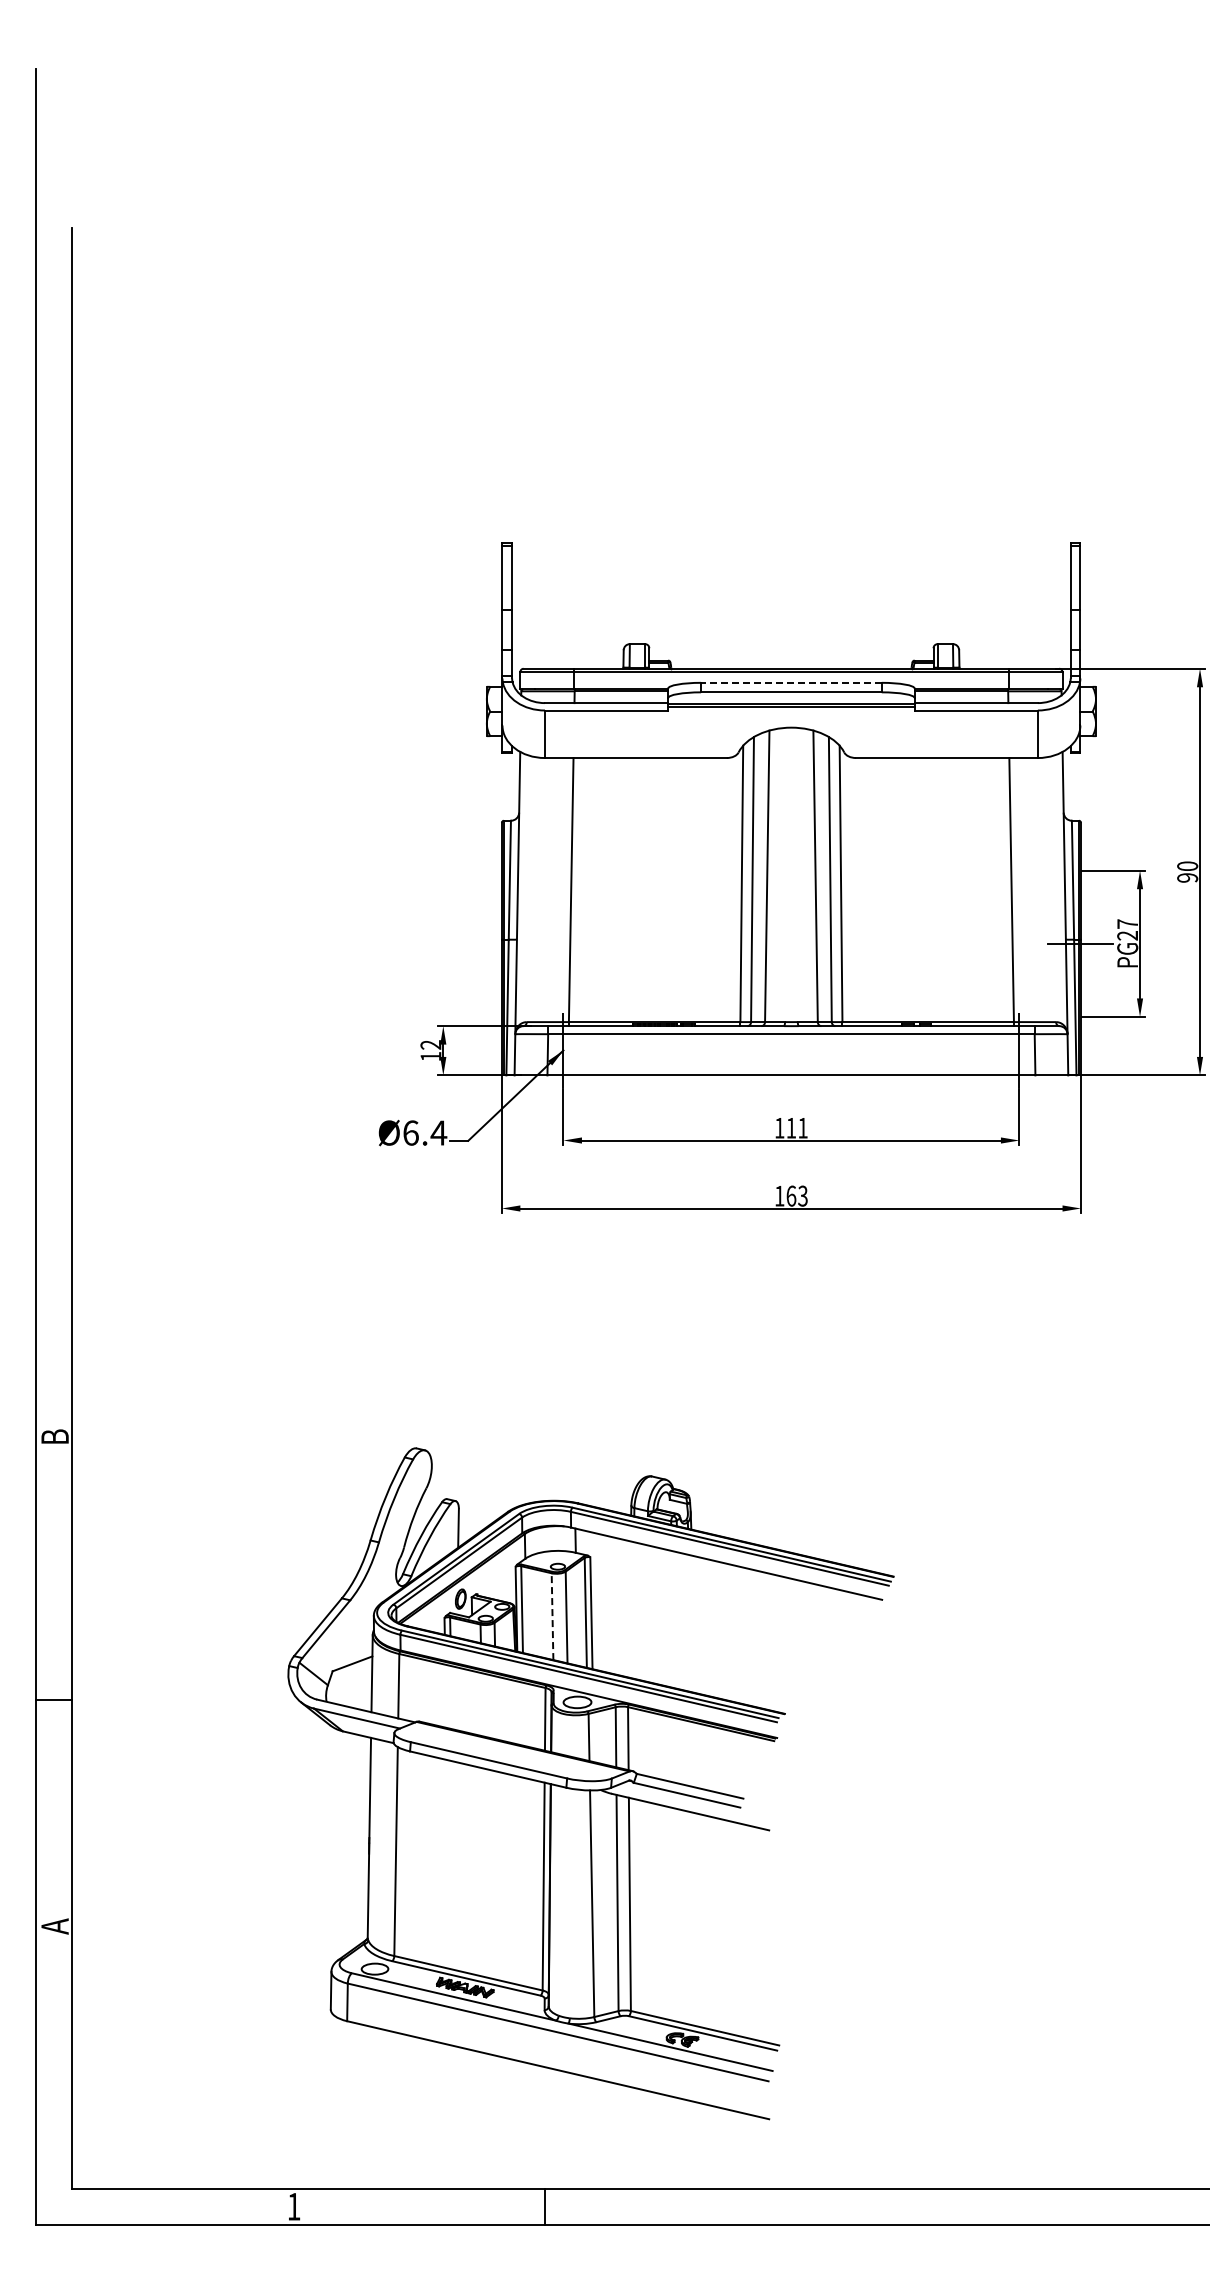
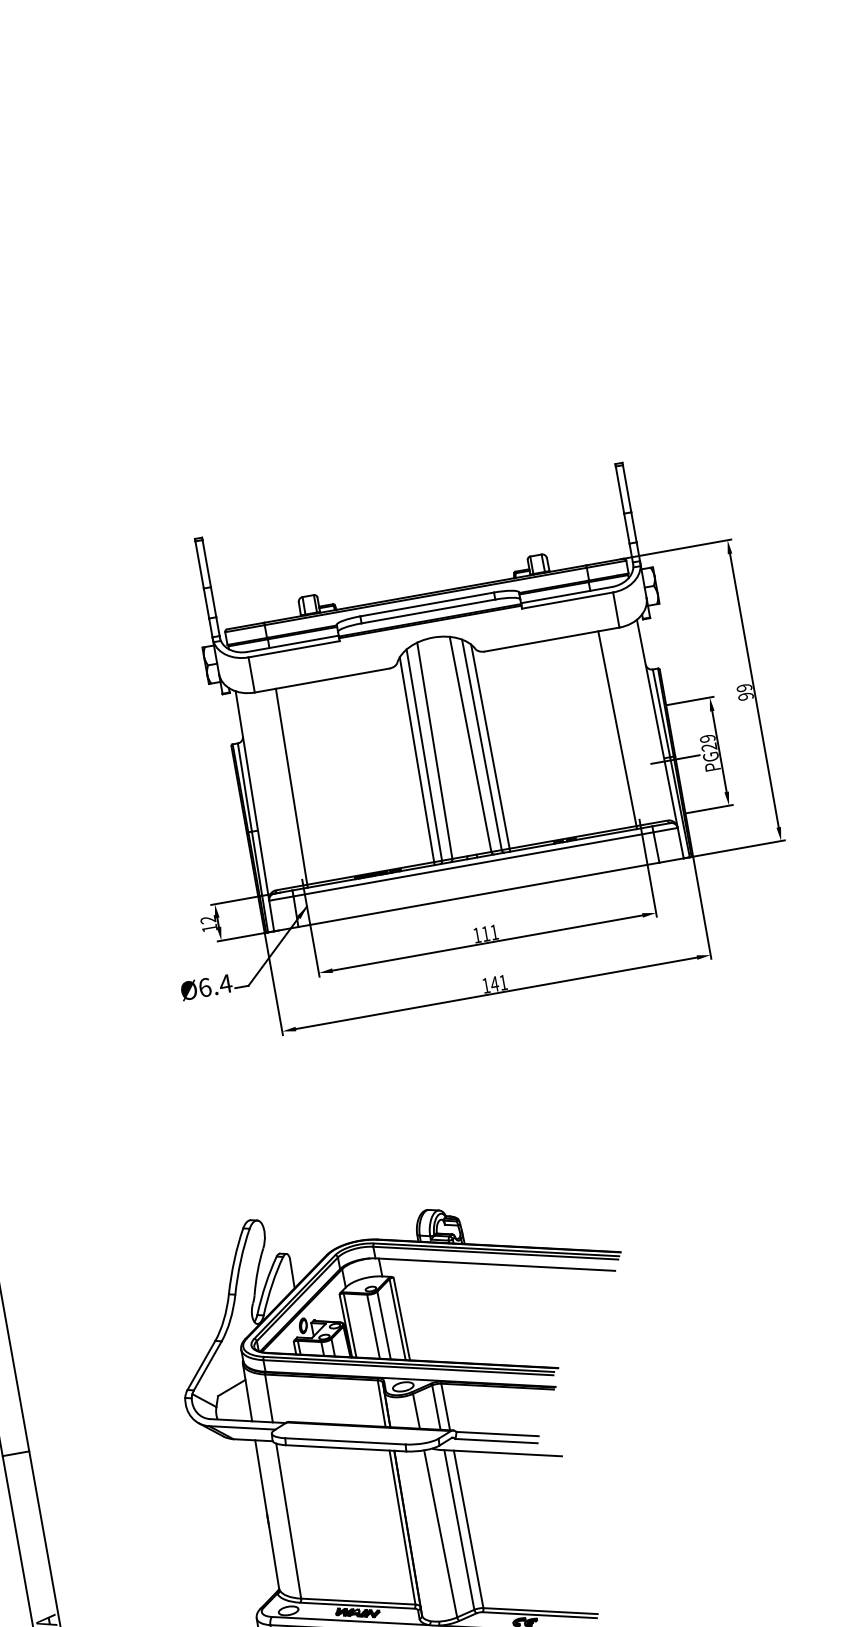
line: (790, 682) -> (426, 604), dashed -> solid
text: (1187, 866) -> (744, 688), 90 -> 99
text: (1127, 923) -> (707, 738), PG27 -> PG29
text: (796, 1195) -> (498, 983), 163 -> 141
line: (552, 1616) -> (373, 1326), dashed -> solid

